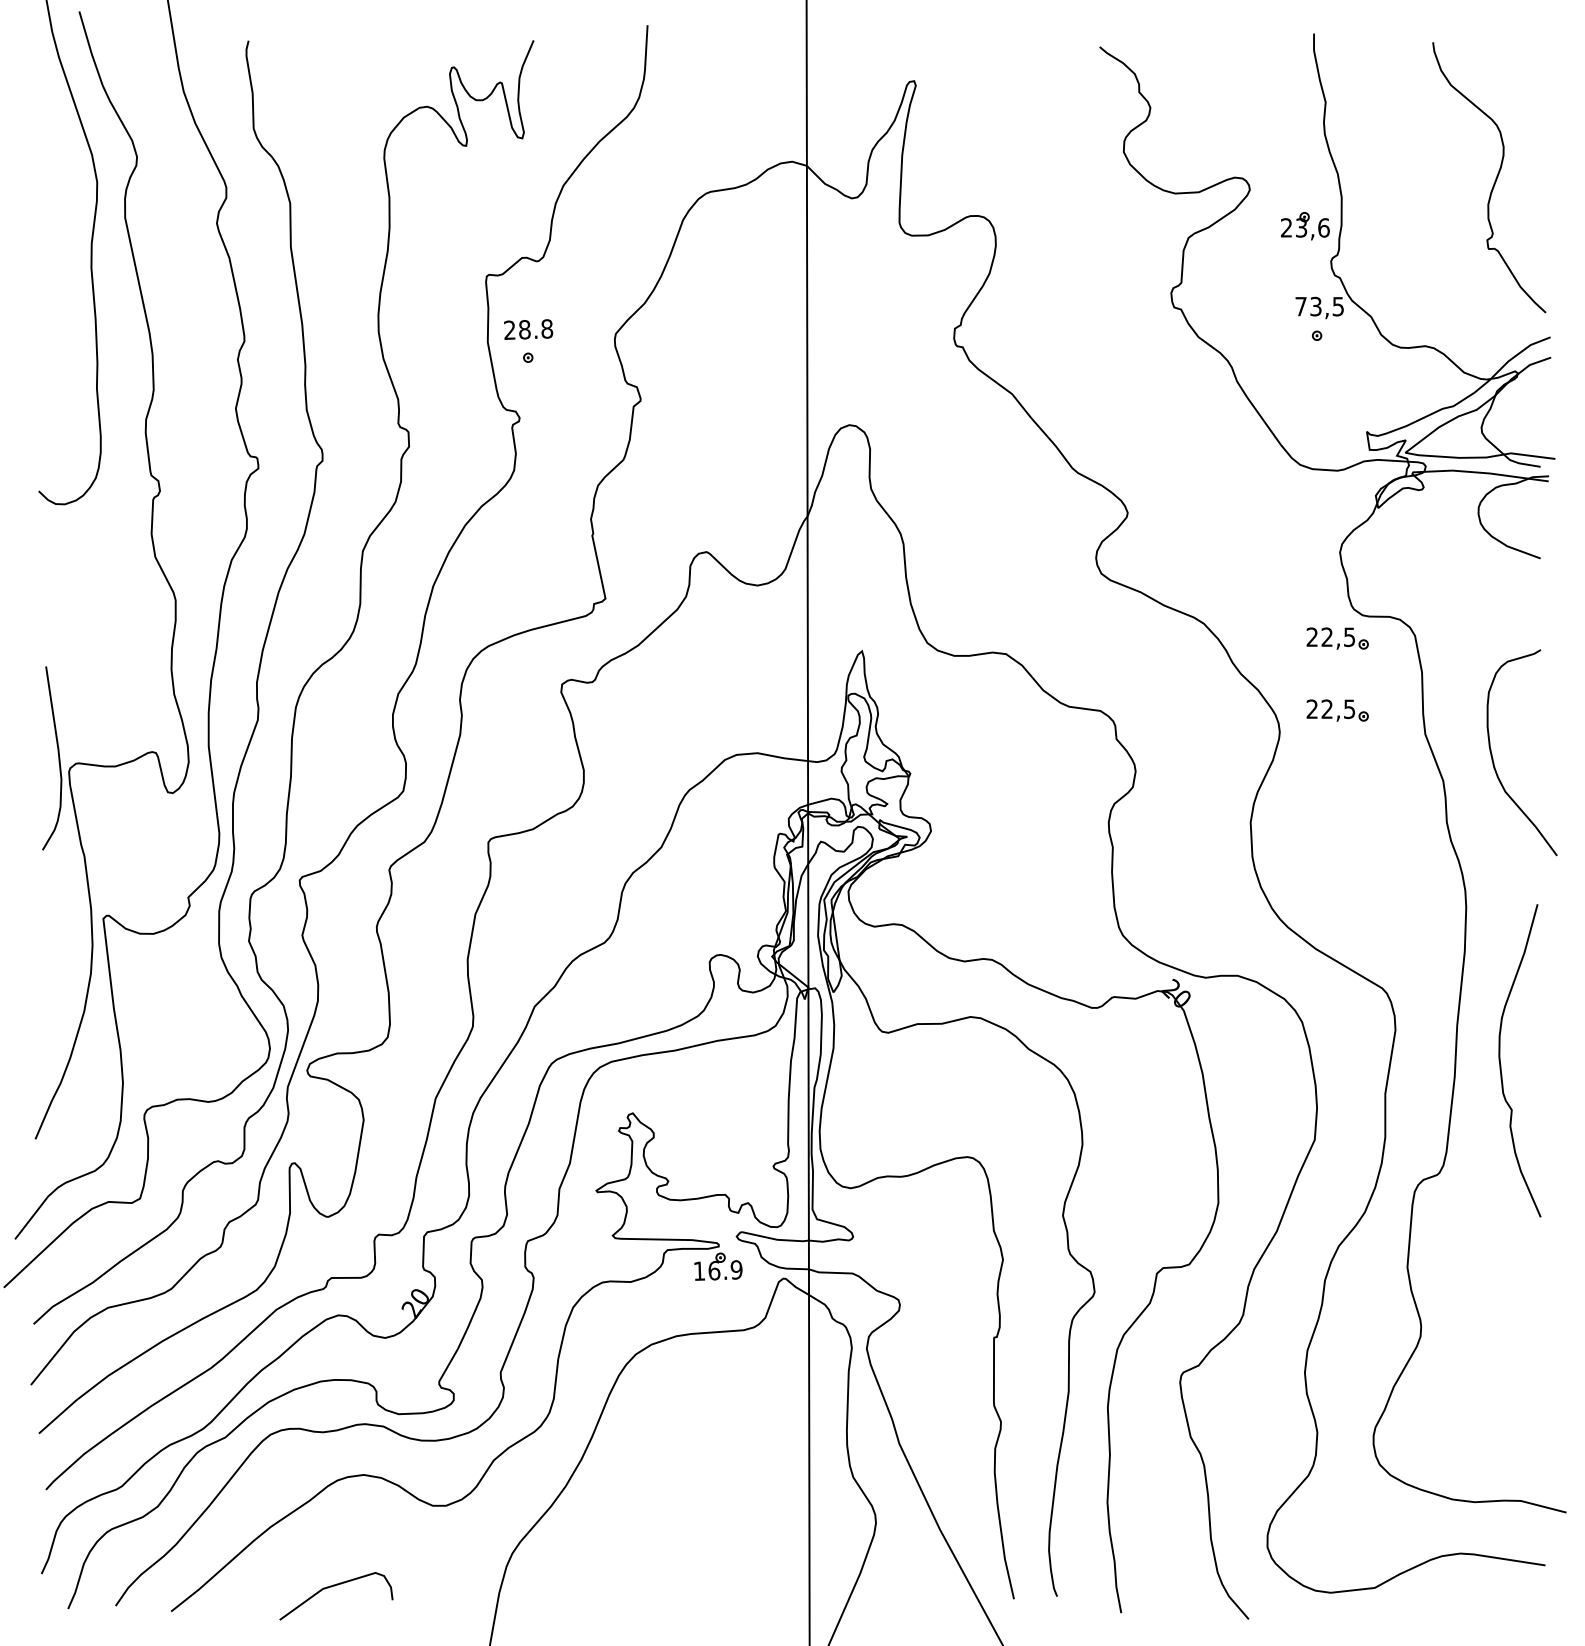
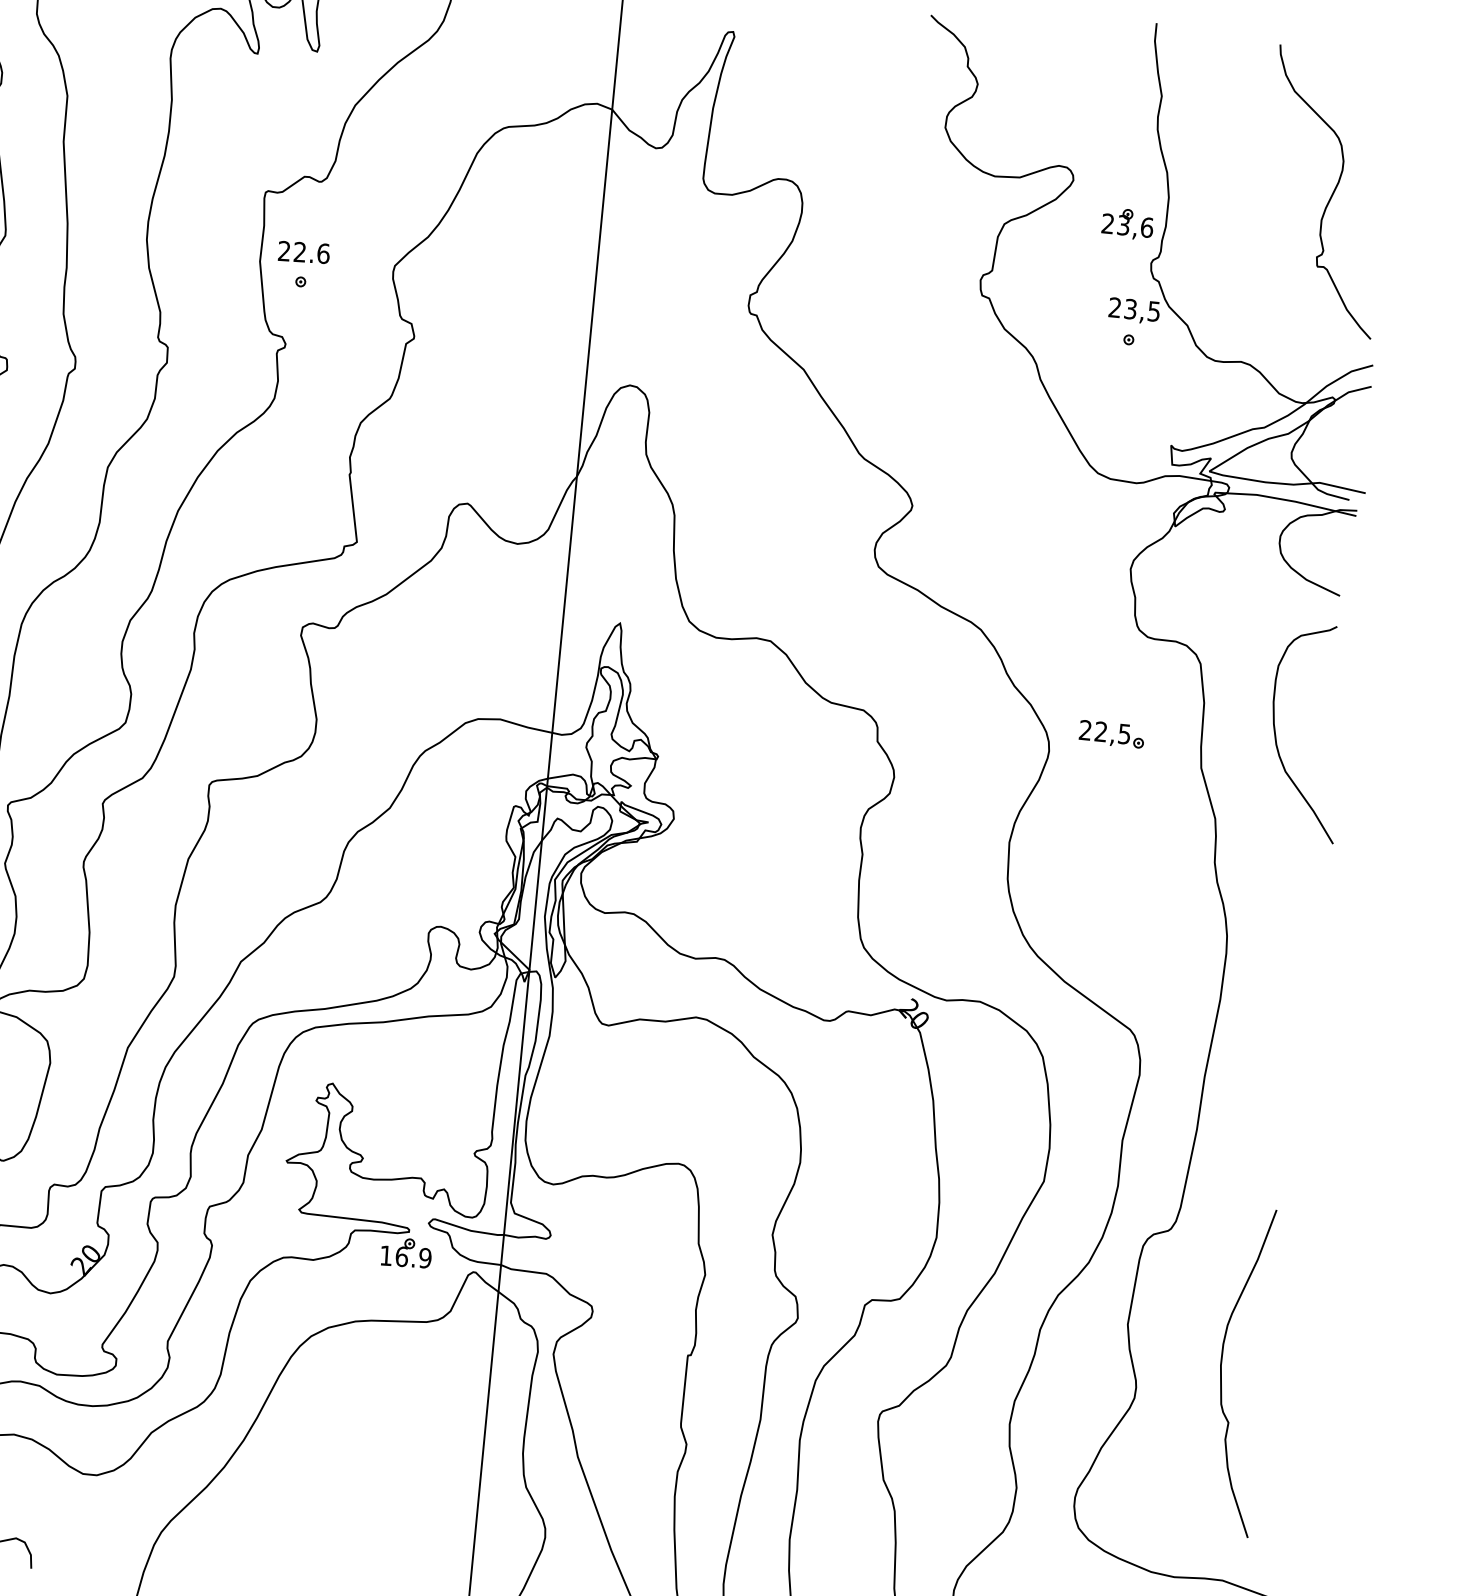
text: (1300, 306) -> (1114, 307), 73,5 -> 23,5
text: (536, 329) -> (312, 253), 28.8 -> 22.6
part: (1337, 638) -> (1119, 658), removed
curve: (1493, 758) -> (1276, 735), moved
curve: (1501, 1064) -> (1222, 1373), moved

